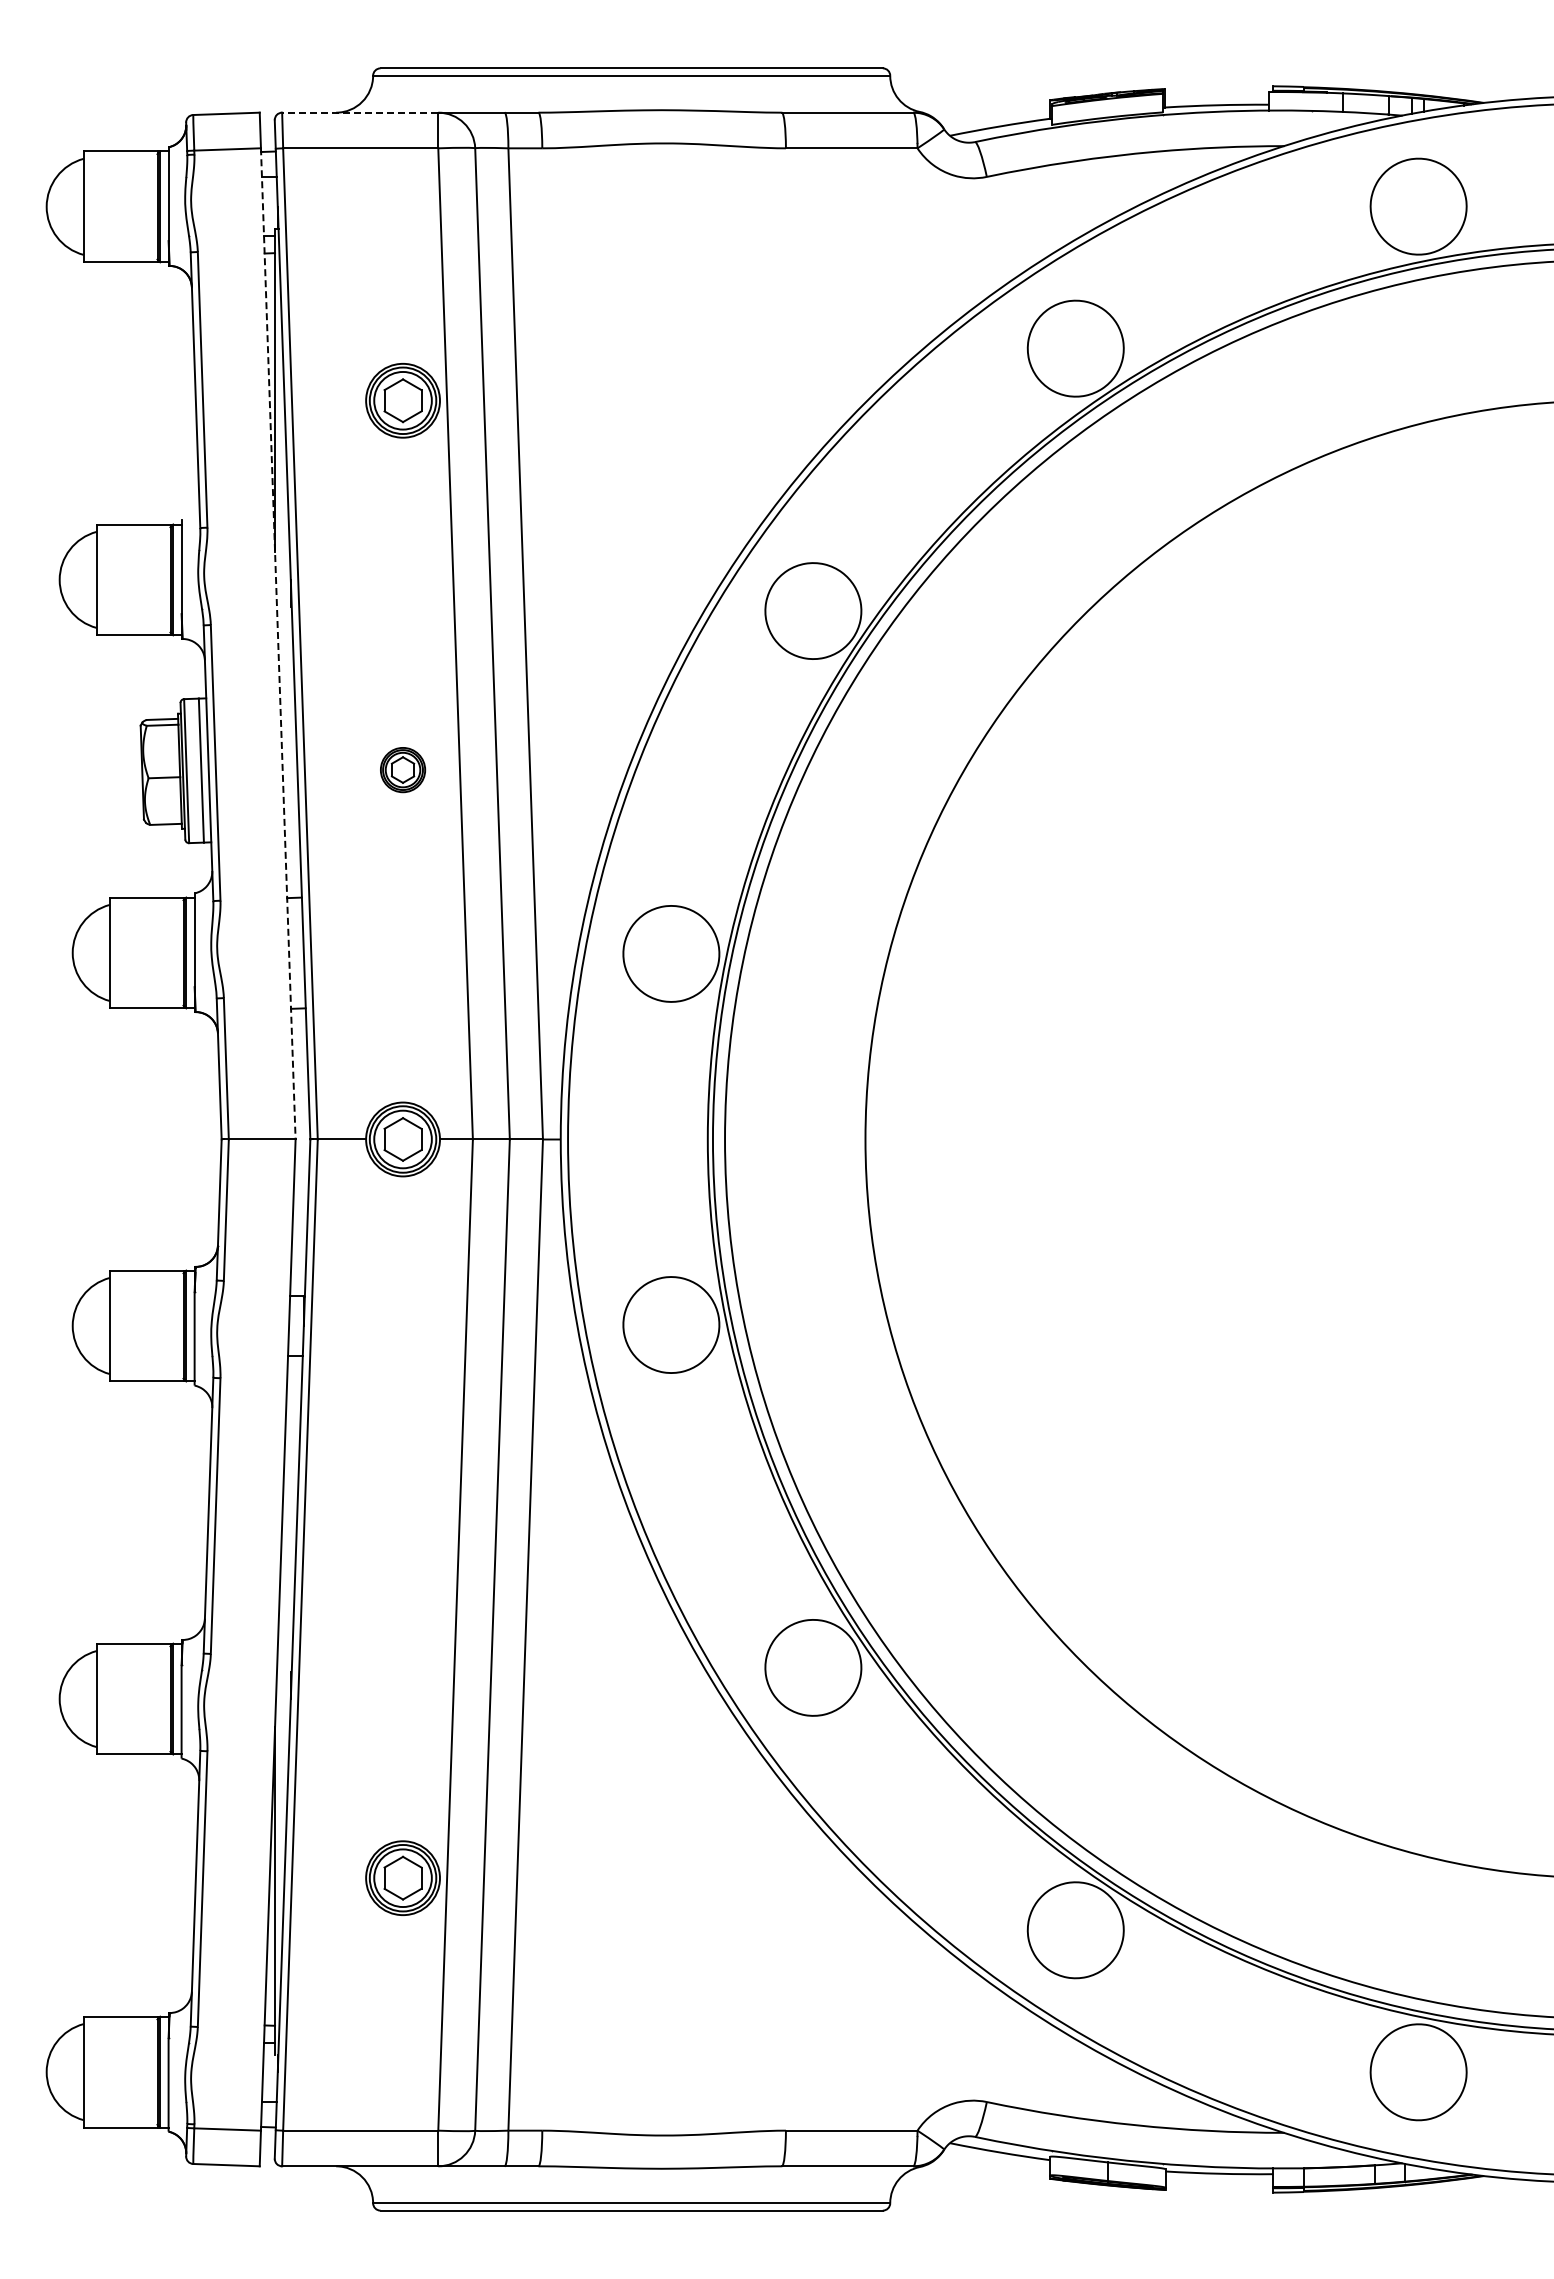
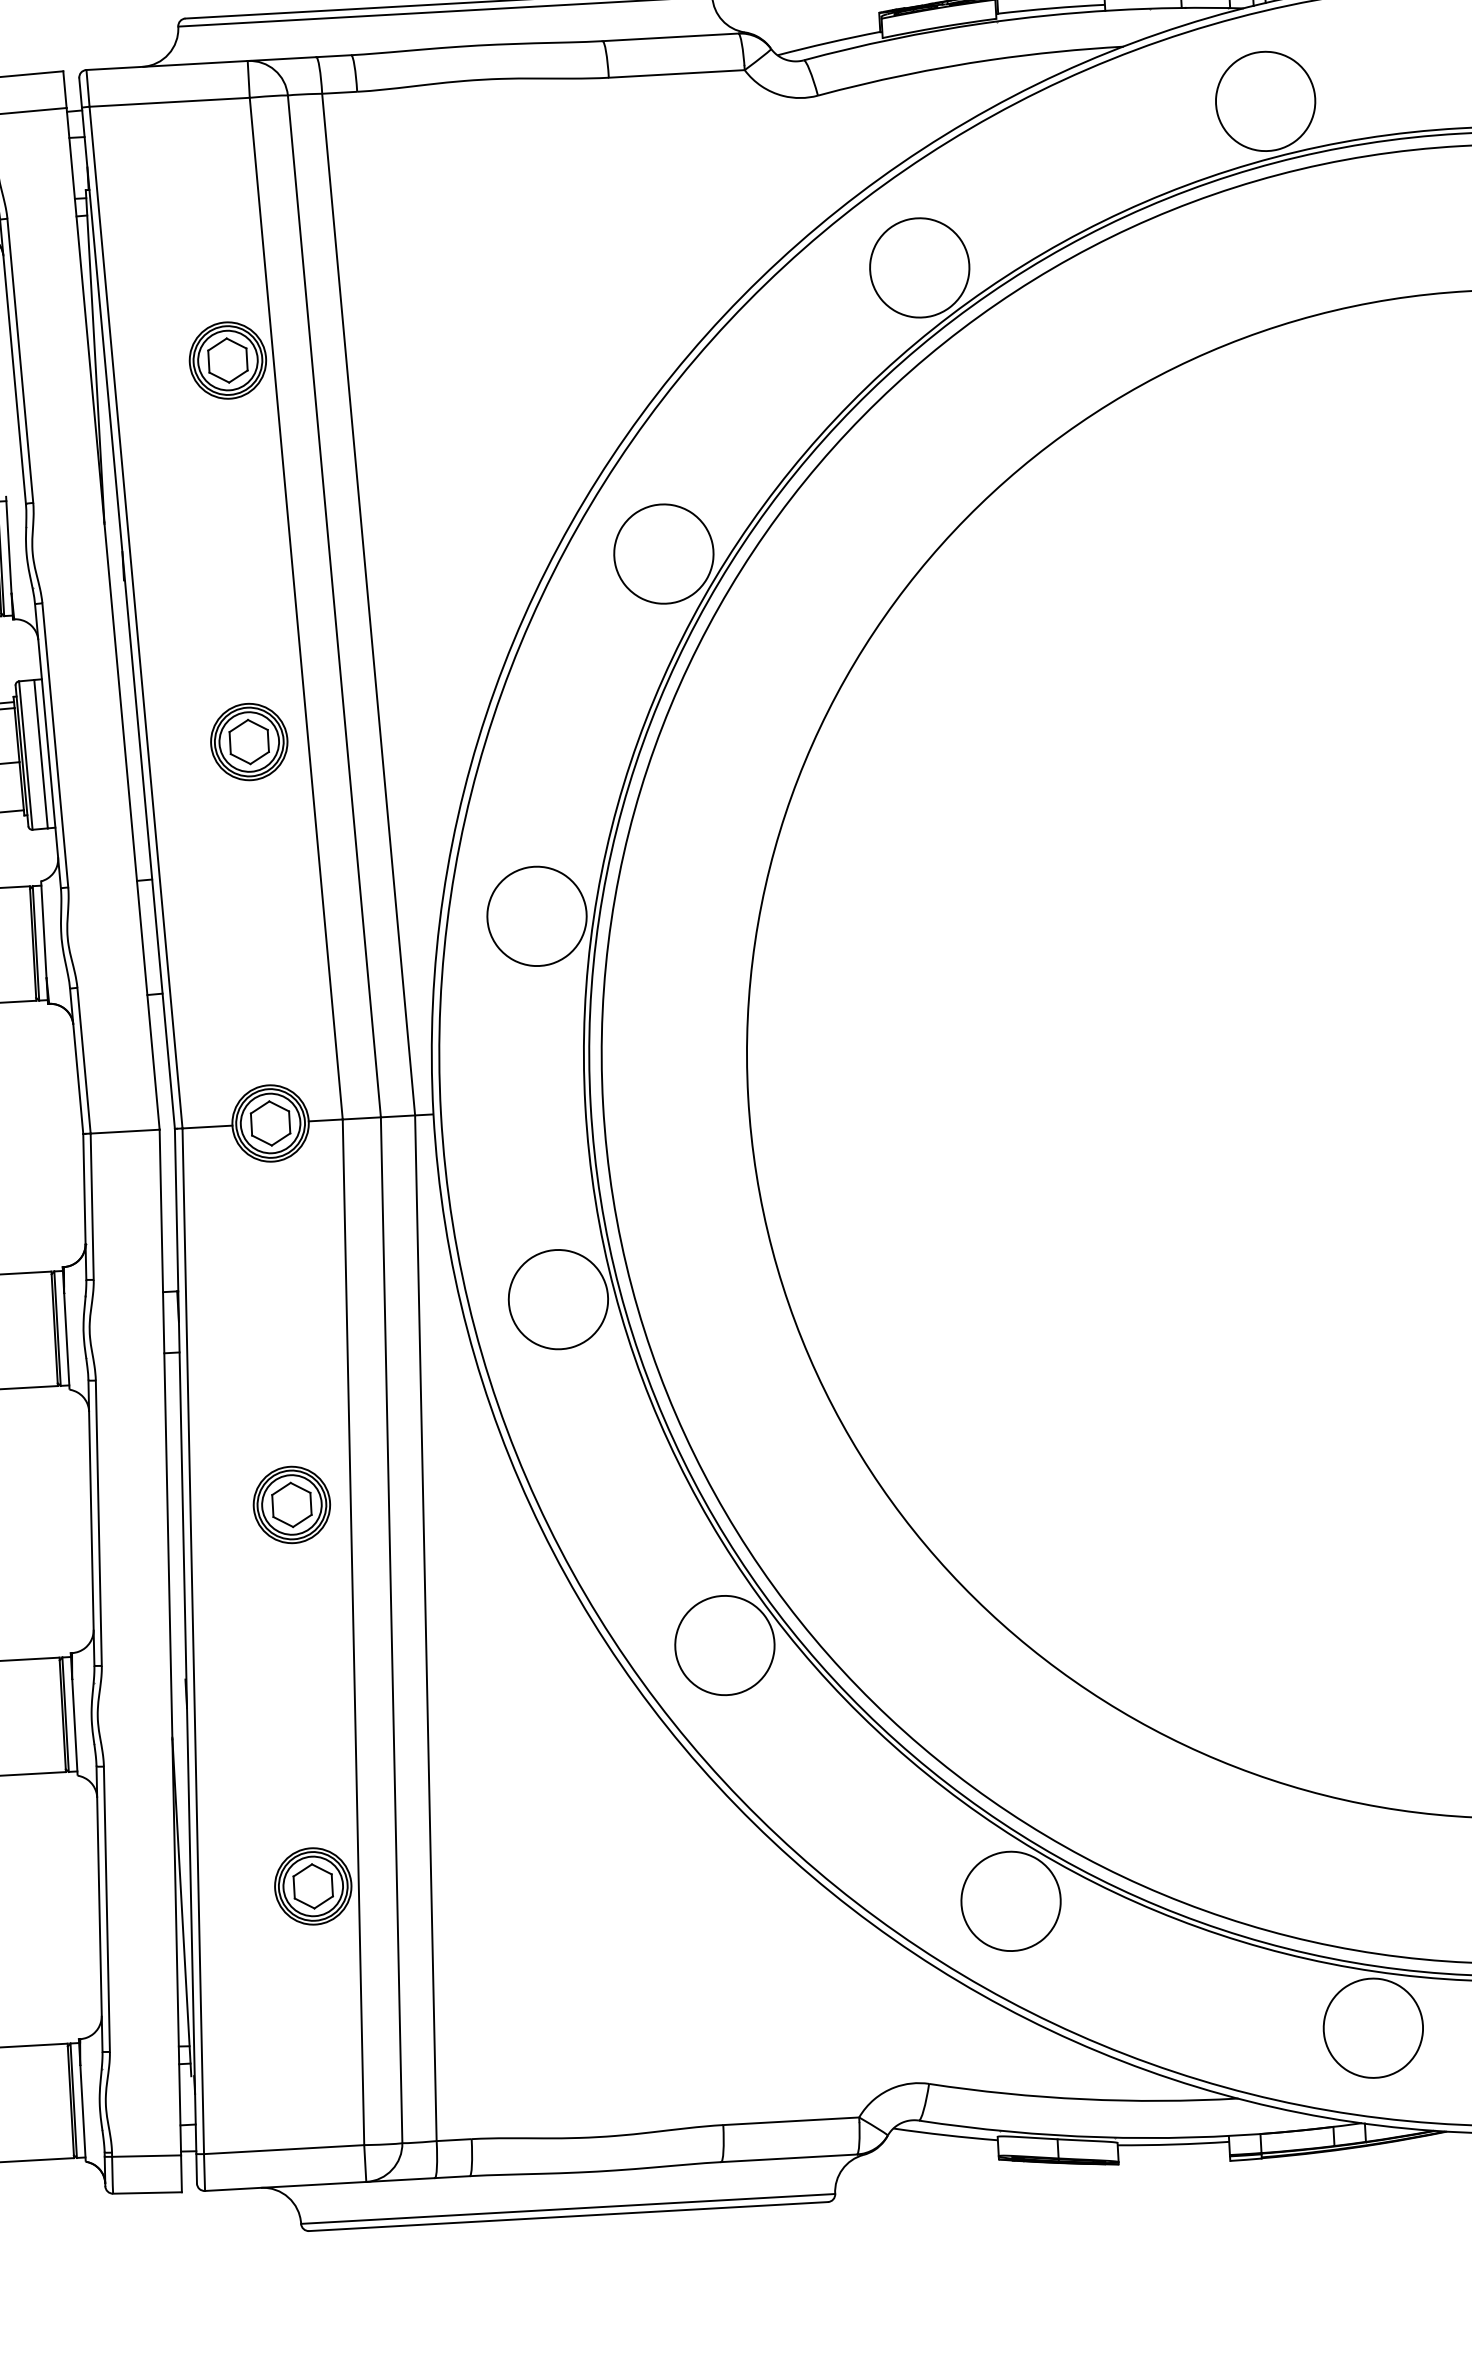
line: (359, 112) -> (166, 65), dashed -> solid
line: (278, 643) -> (113, 618), dashed -> solid
part: (402, 769) -> (248, 741), size x1.67
part: (402, 1508) -> (291, 1504), added

